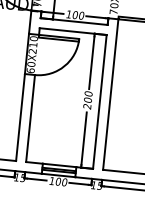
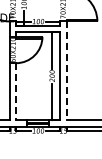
line: (110, 95) -> (66, 71), solid -> dashed
line: (31, 118) -> (16, 91), solid -> dashed

